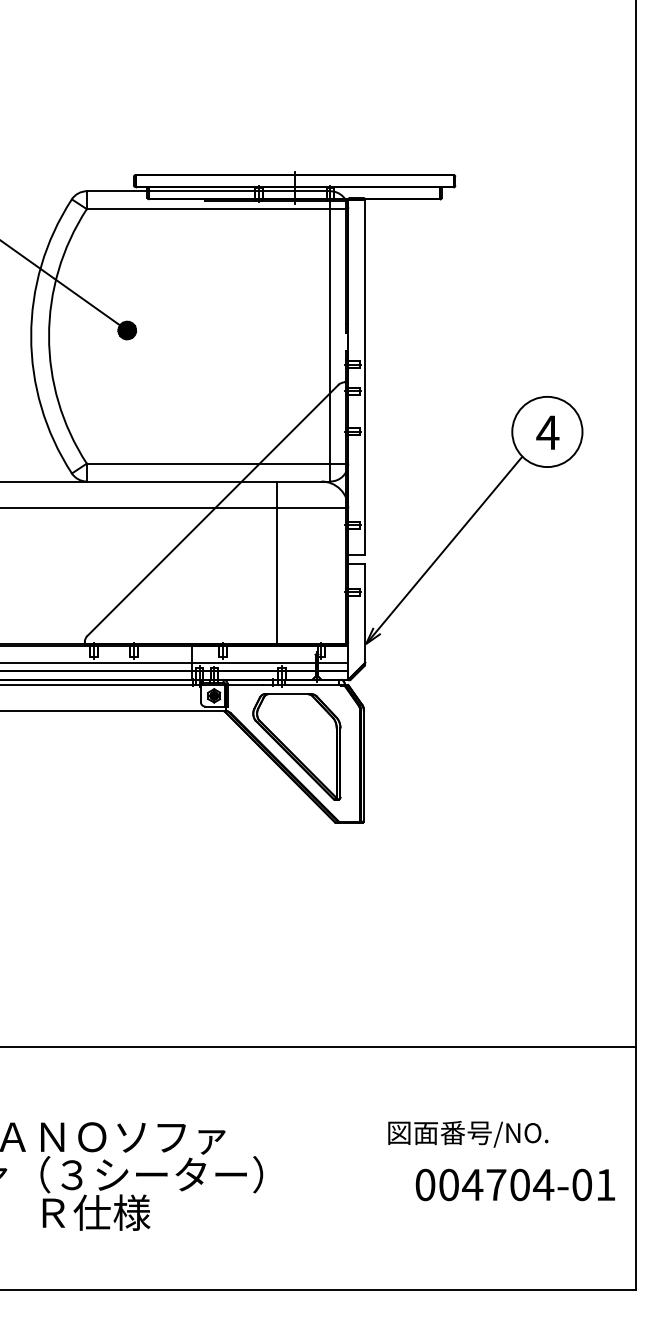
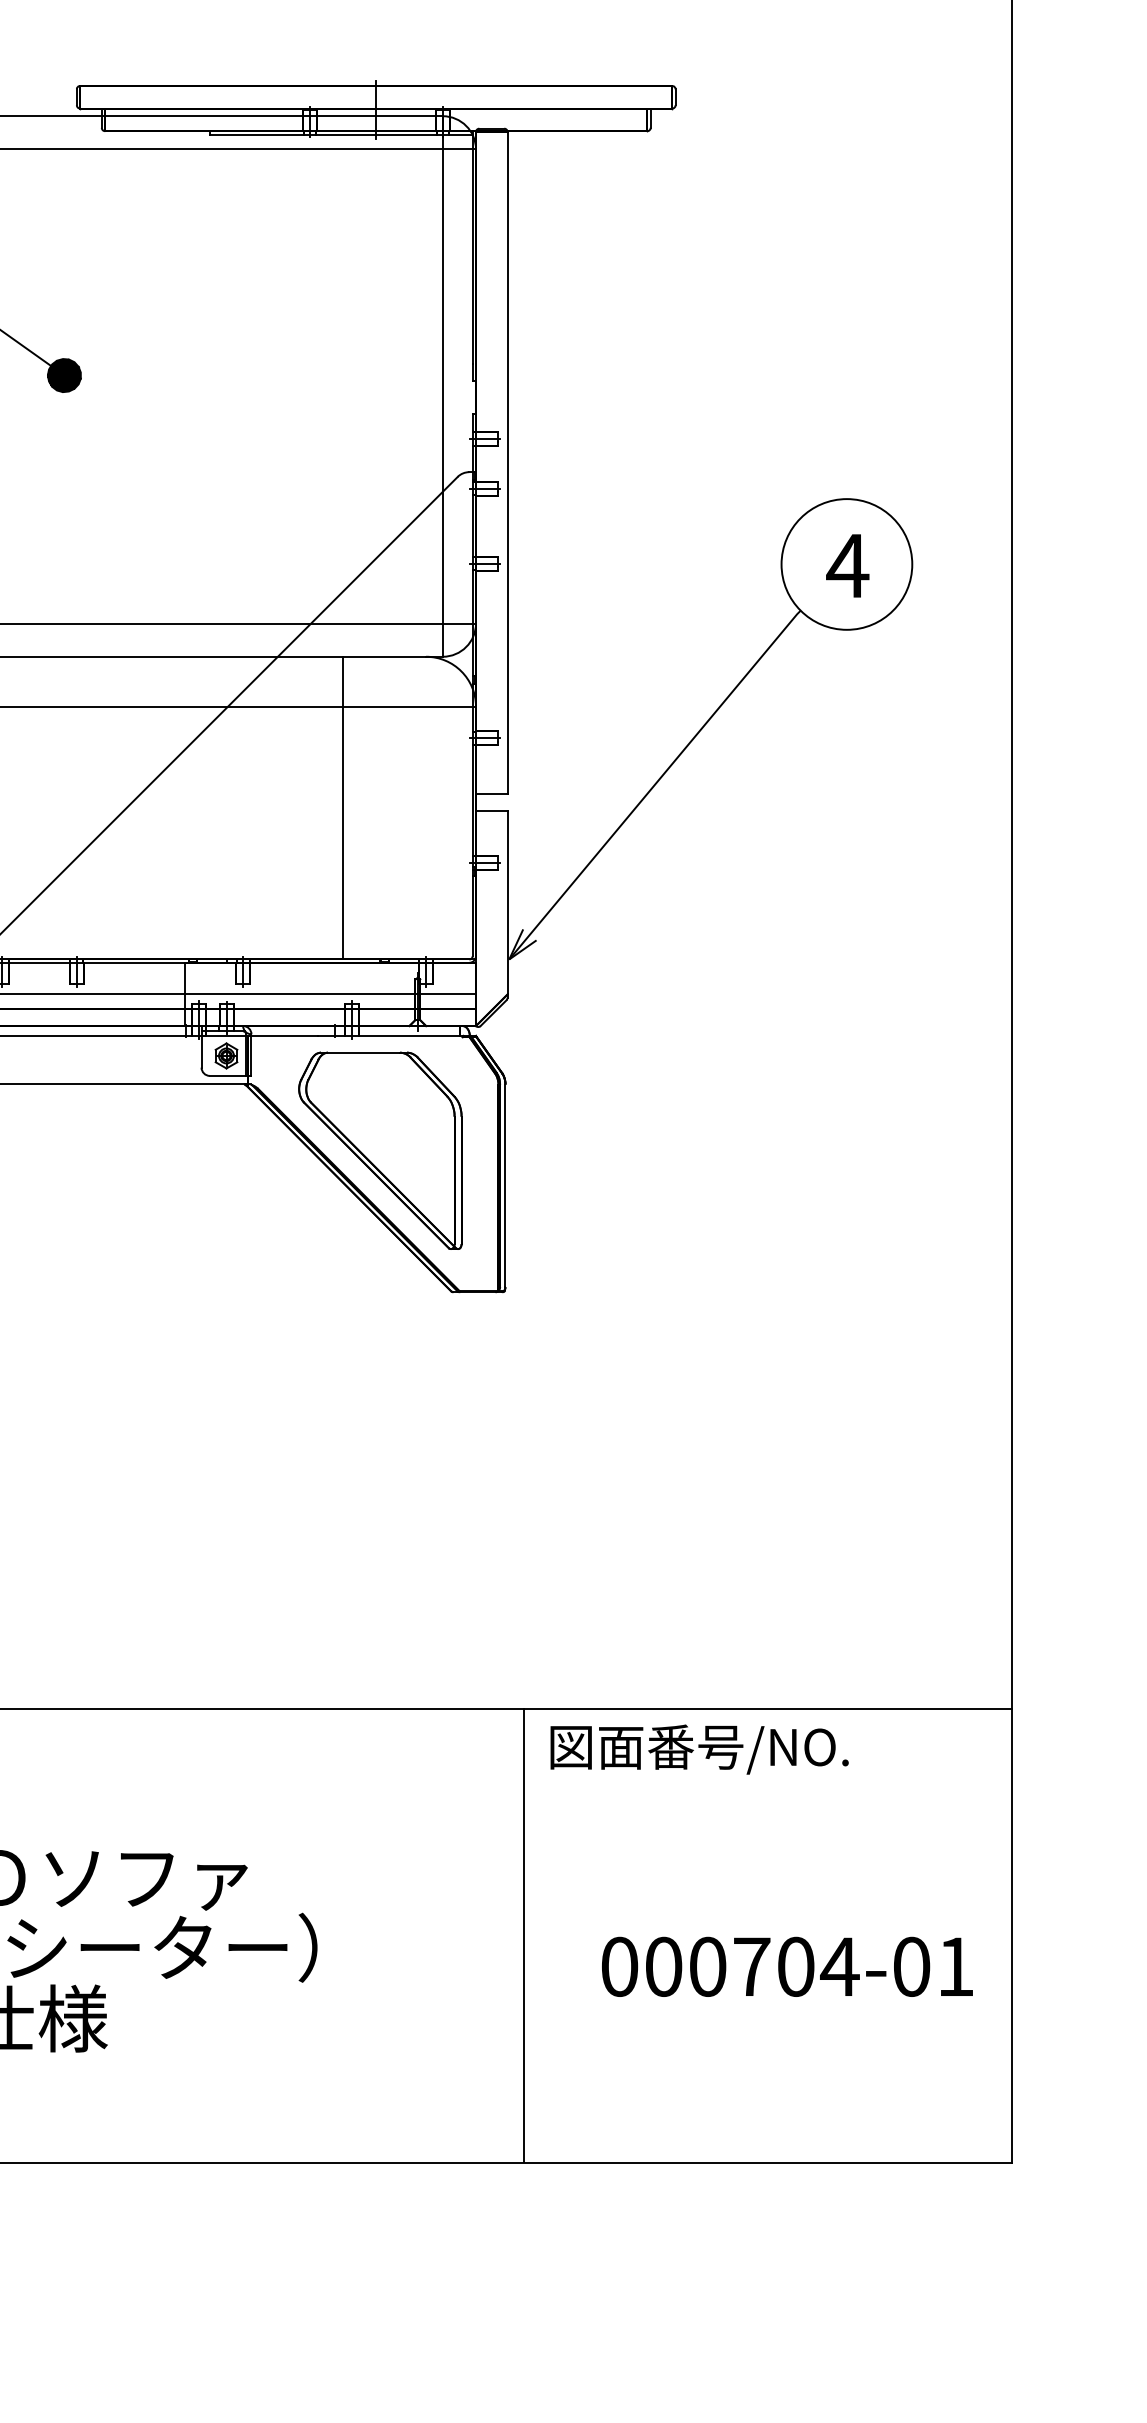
text: (468, 1134) -> (699, 1749), moved
line: (374, 1167) -> (524, 1934), added
text: (472, 1184) -> (707, 1965), 004704-01 -> 000704-01

